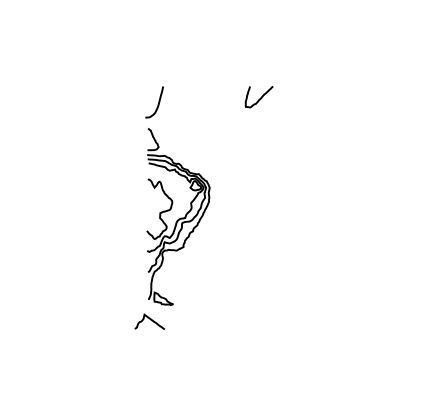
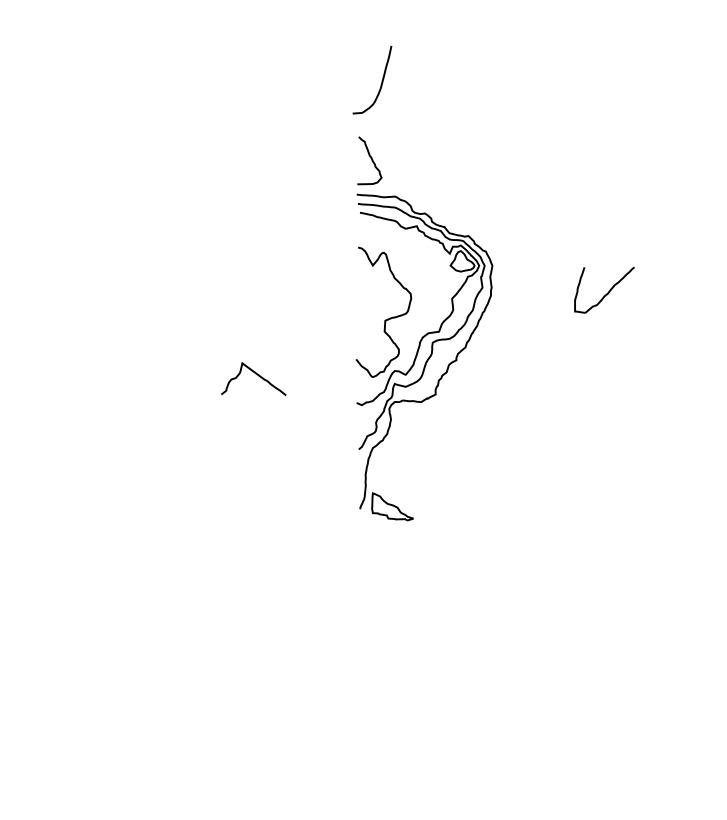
curve: (259, 98) -> (604, 293), moved
curve: (150, 320) -> (255, 375), moved

